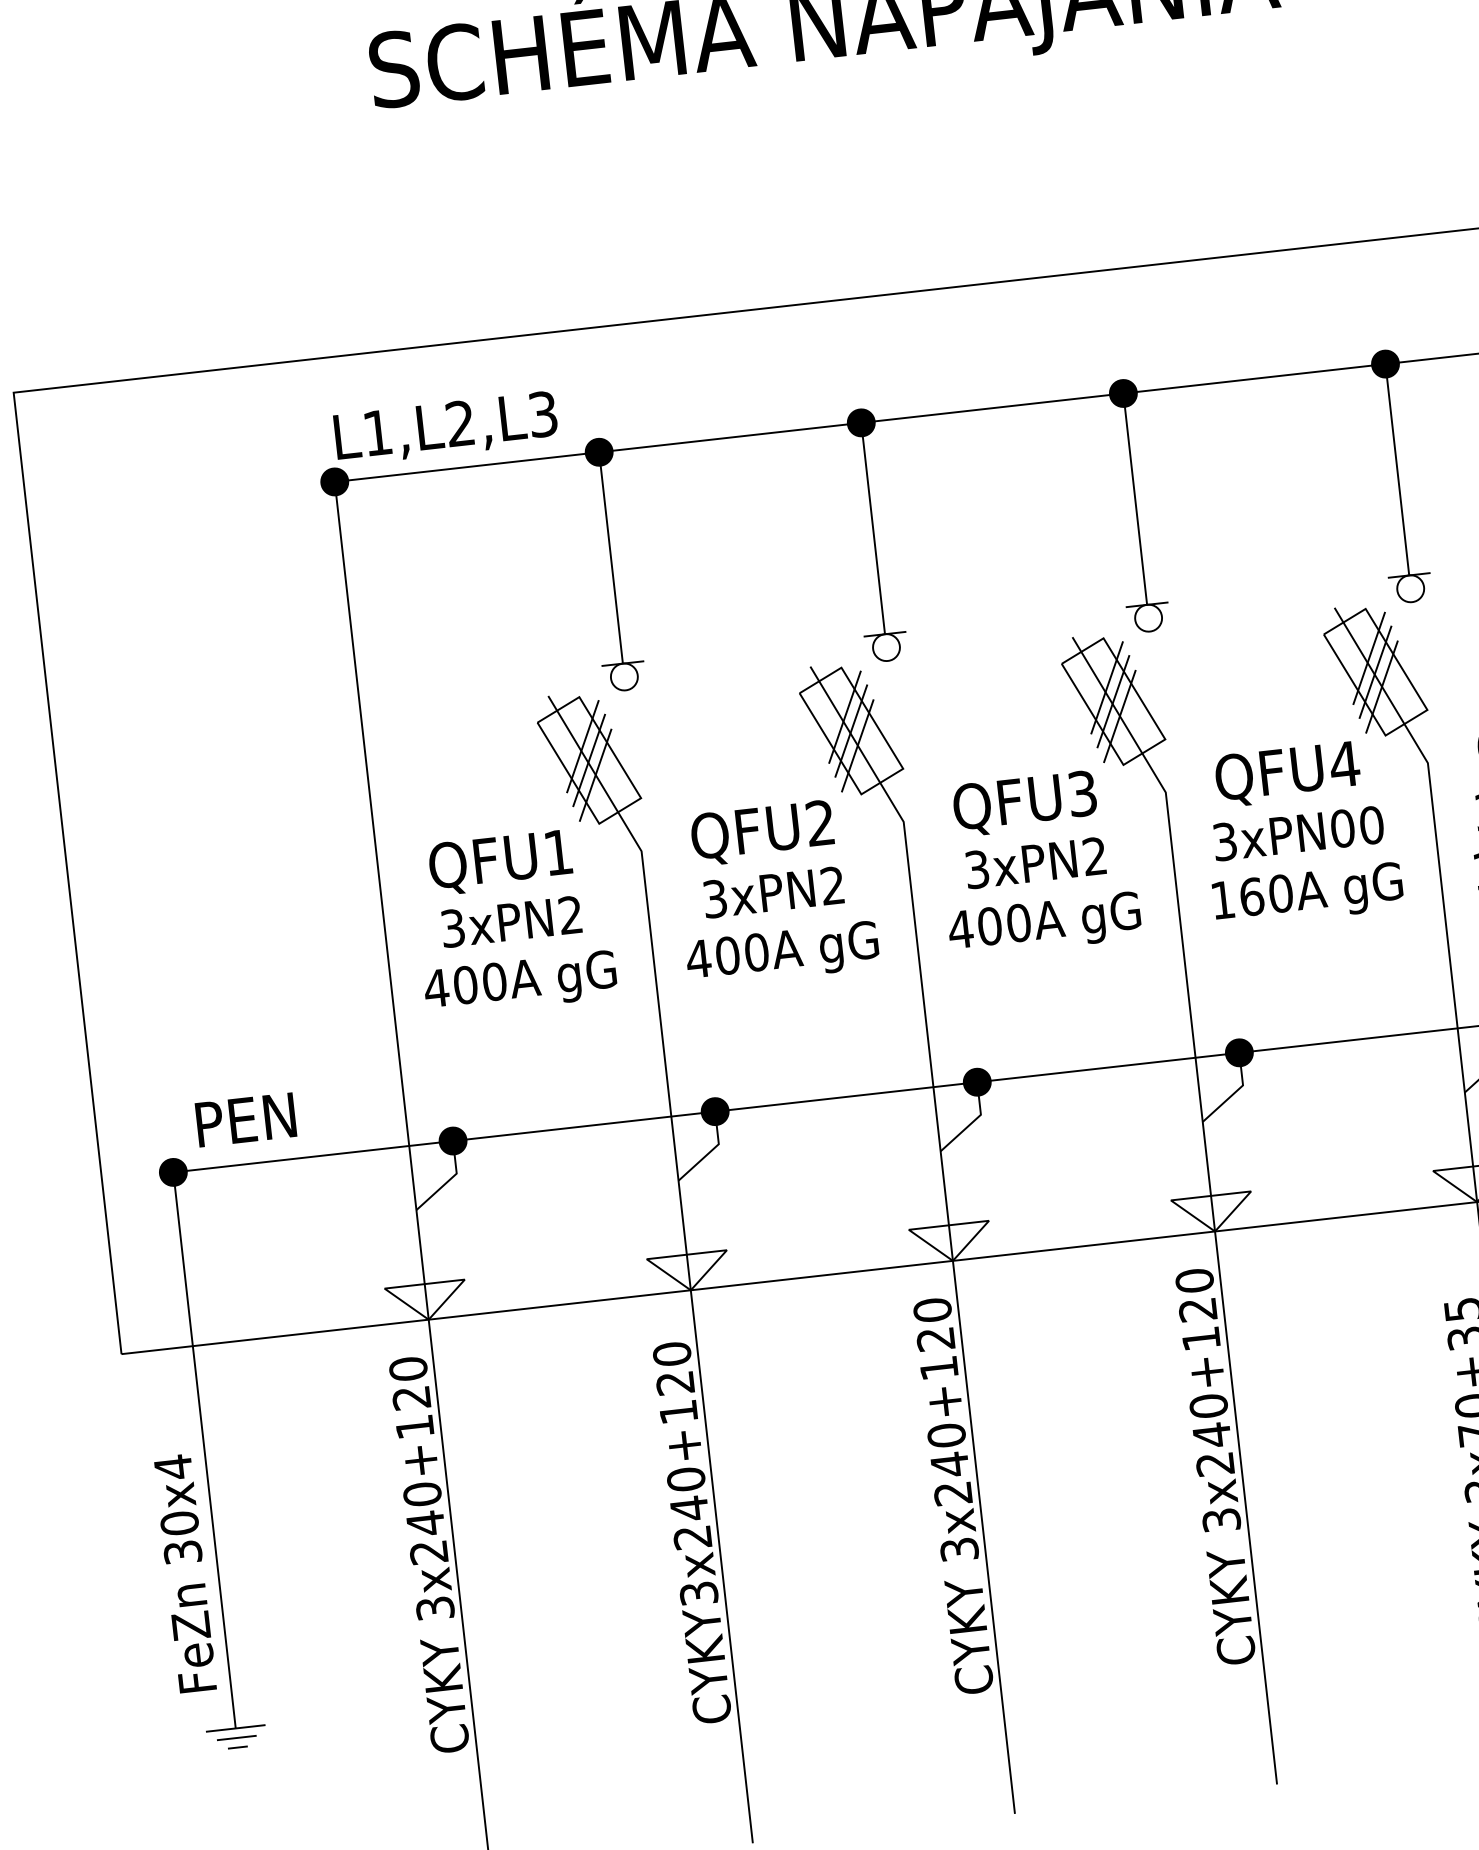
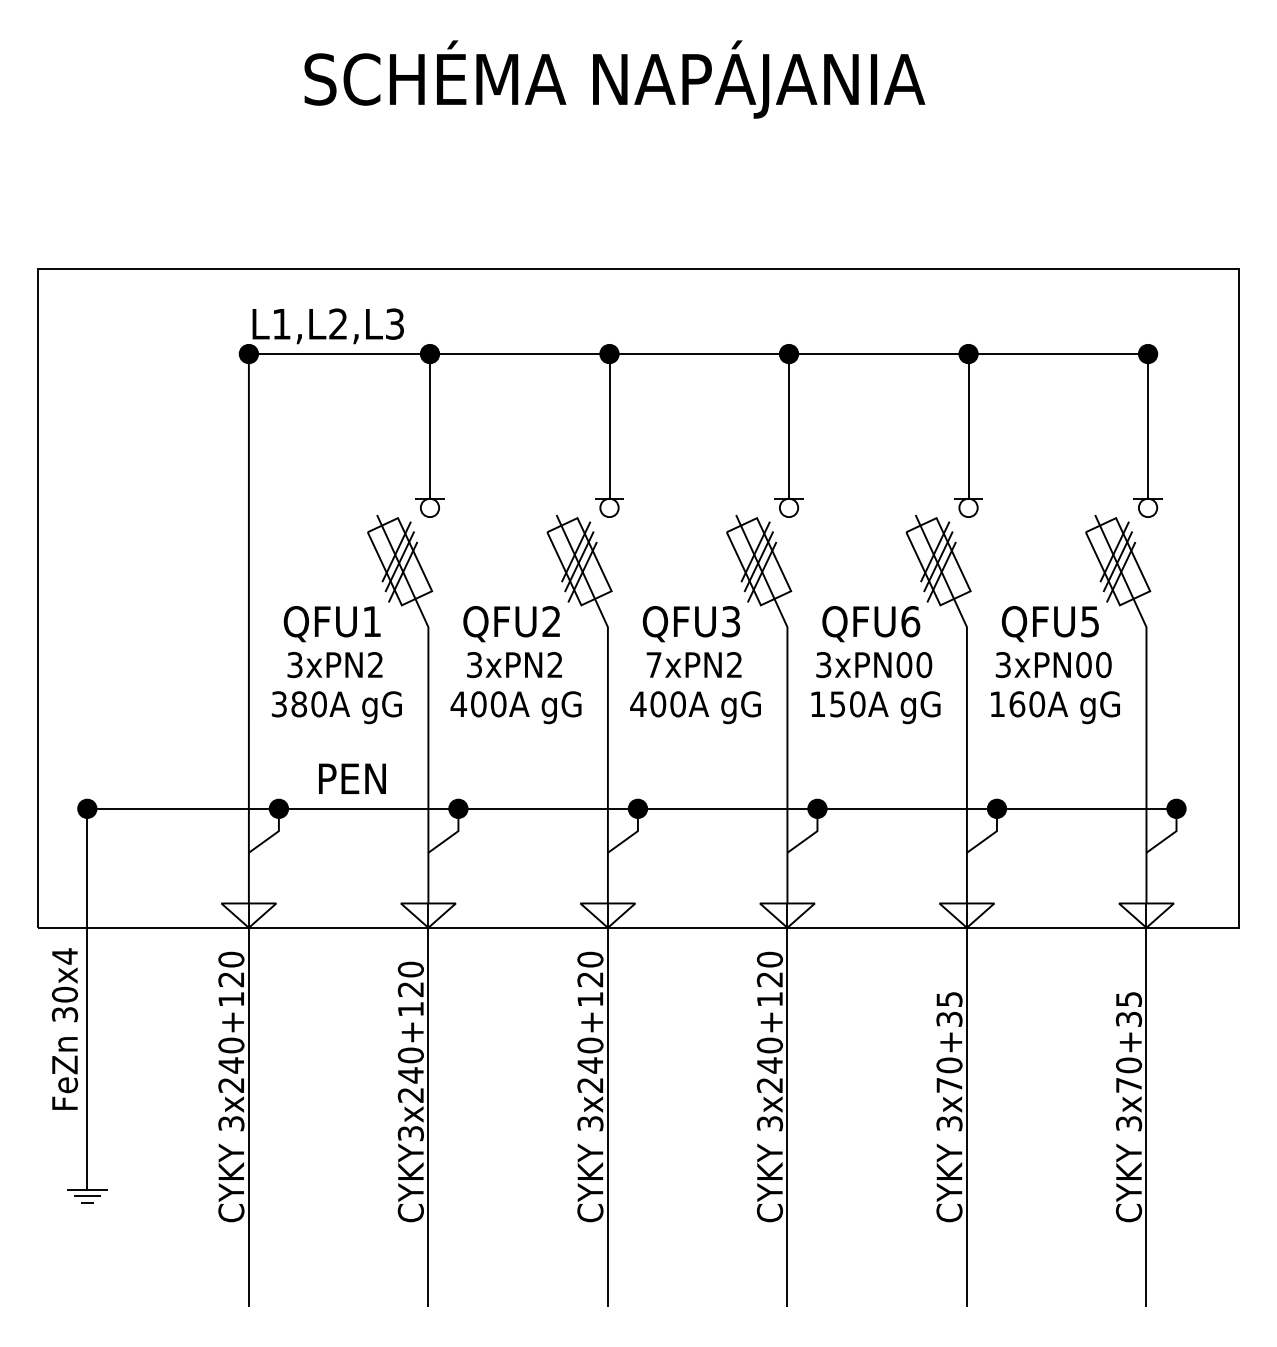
text: (1344, 764) -> (910, 621), QFU4 -> QFU6
text: (976, 870) -> (653, 665), 3xPN2 -> 7xPN2
text: (1251, 897) -> (837, 704), 160A -> 150A
text: (451, 986) -> (289, 704), 400A -> 380A
text: (246, 1119) -> (352, 778), moved
text: (185, 1572) -> (65, 1028), moved

